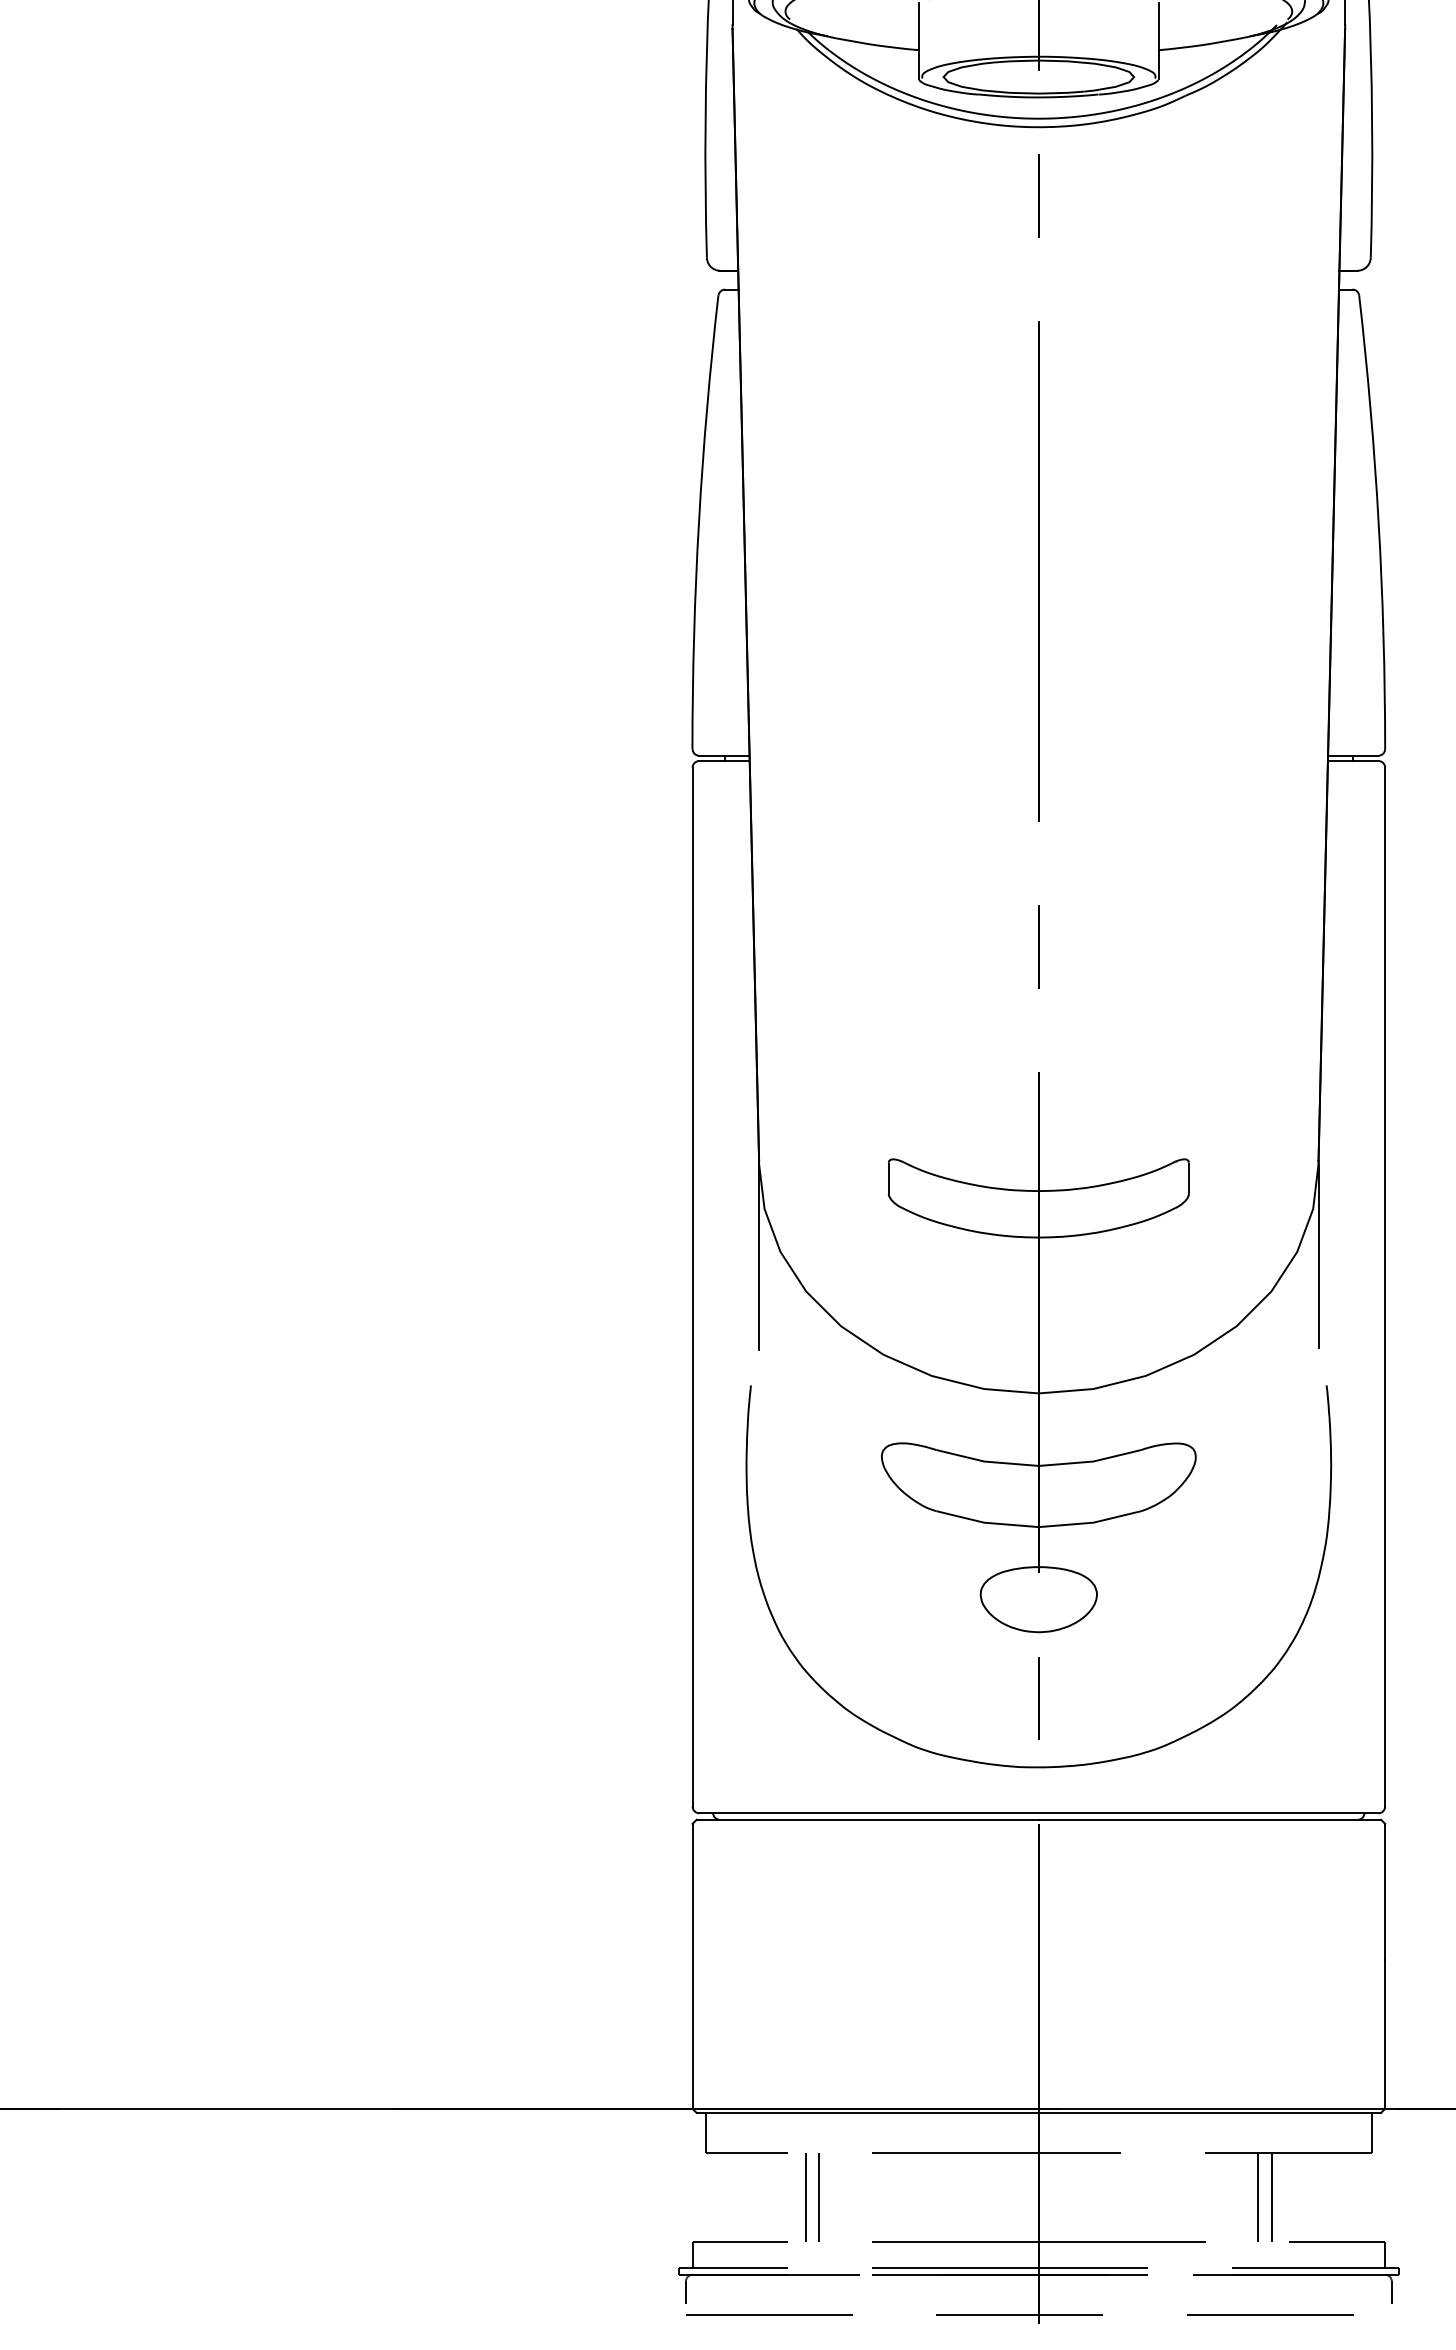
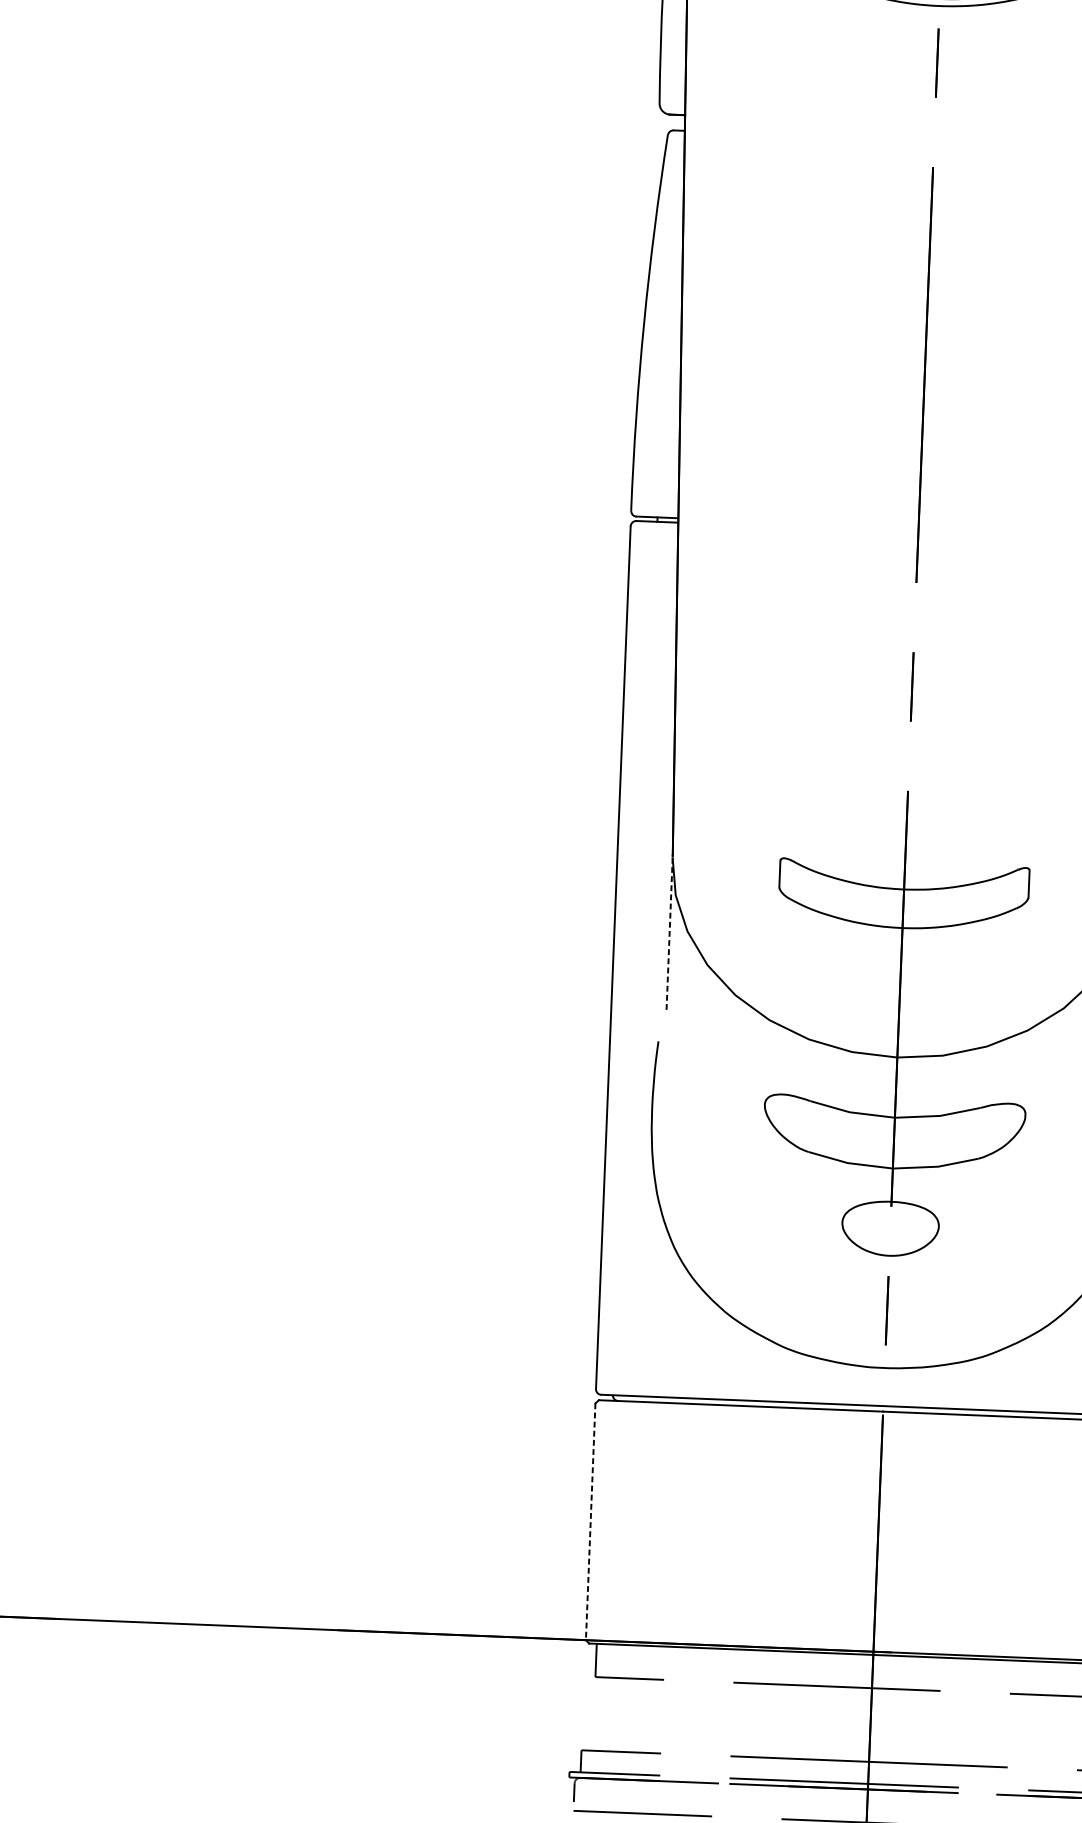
line: (759, 1257) -> (669, 935), solid -> dashed
line: (692, 1966) -> (590, 1521), solid -> dashed
line: (819, 2196) -> (688, 1717), removed
line: (1258, 2196) -> (1052, 1731), removed
line: (1271, 2196) -> (1063, 1732), removed
line: (805, 2197) -> (676, 1717), removed

